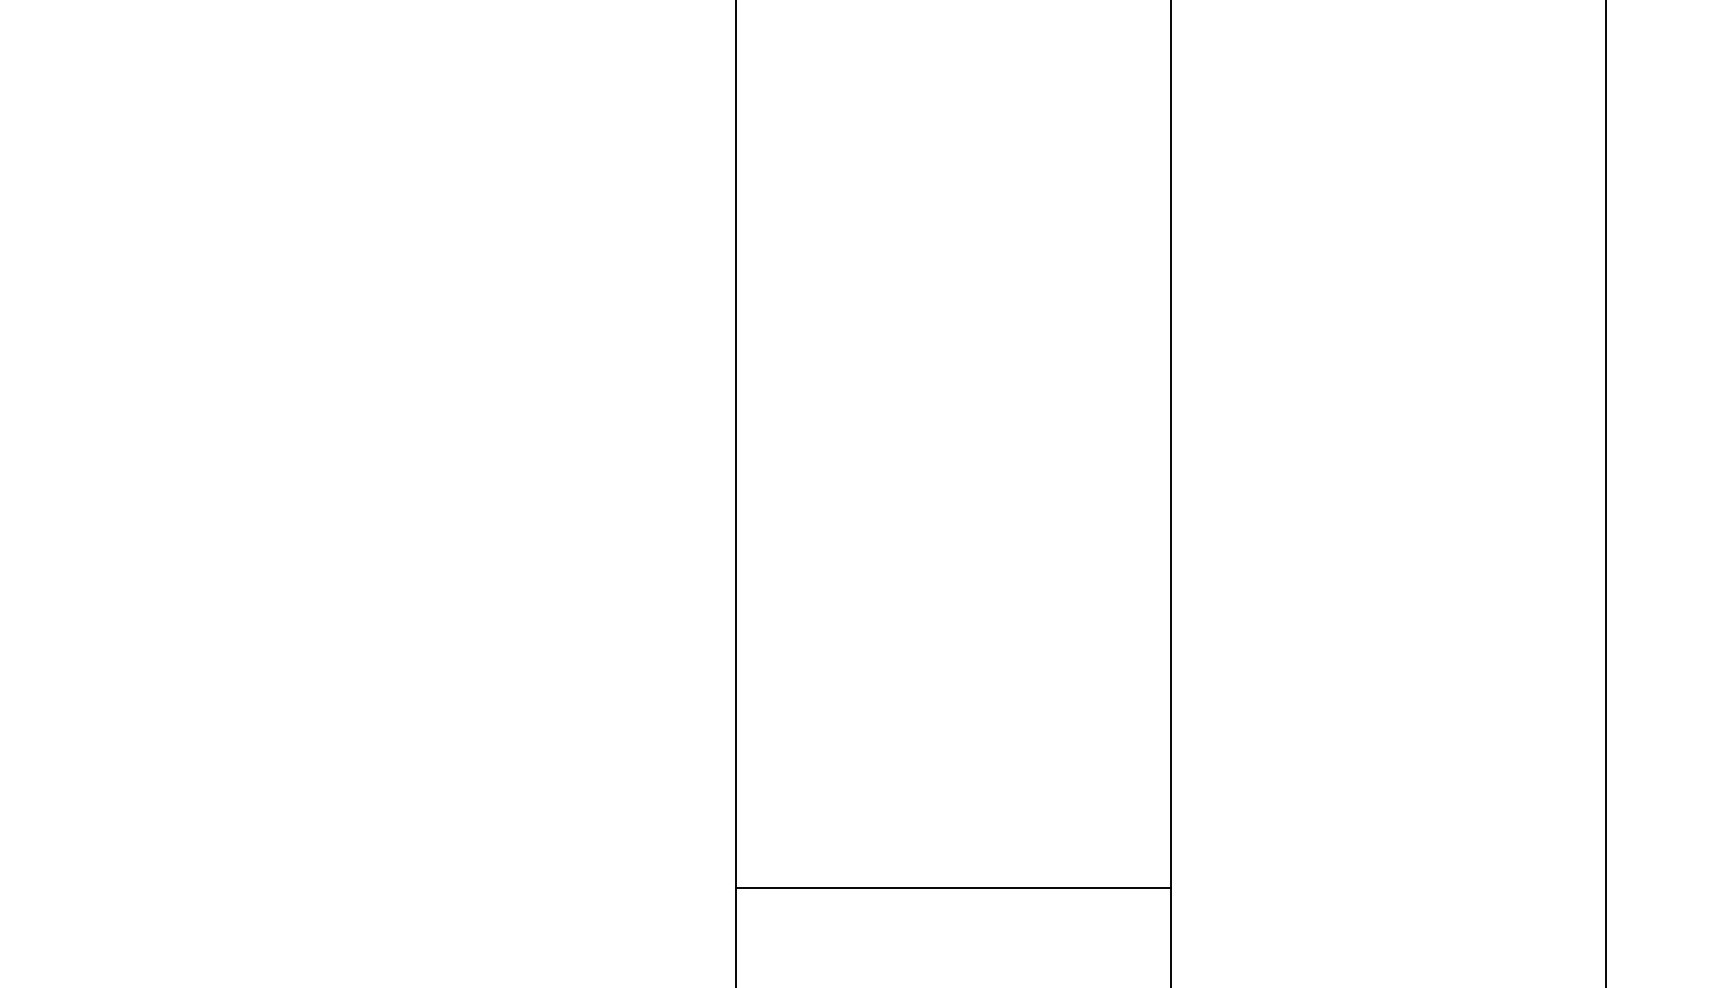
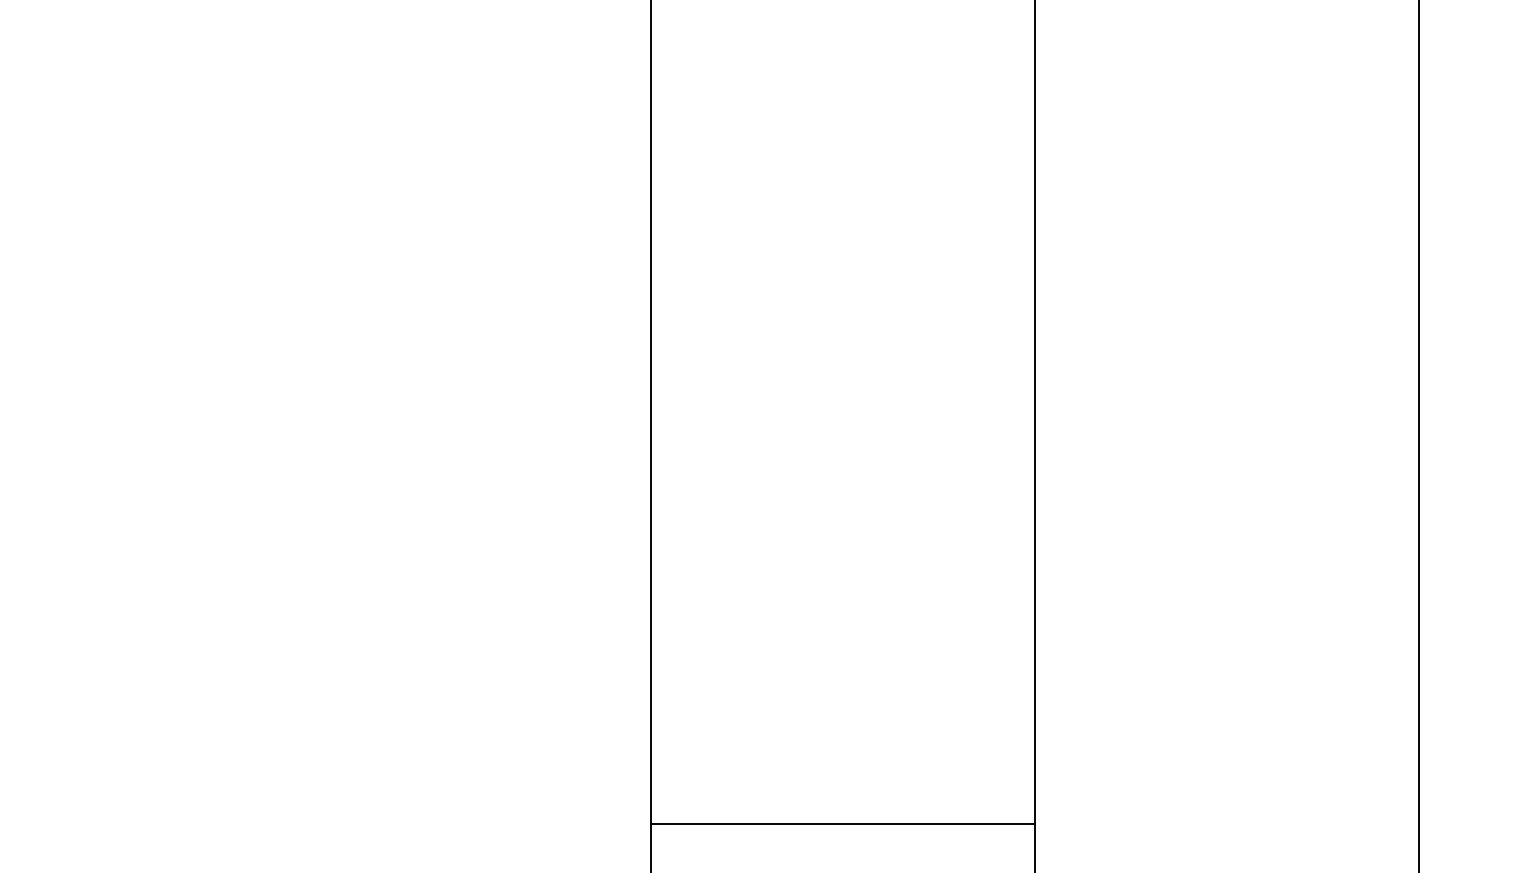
line: (953, 888) -> (842, 823), moved

